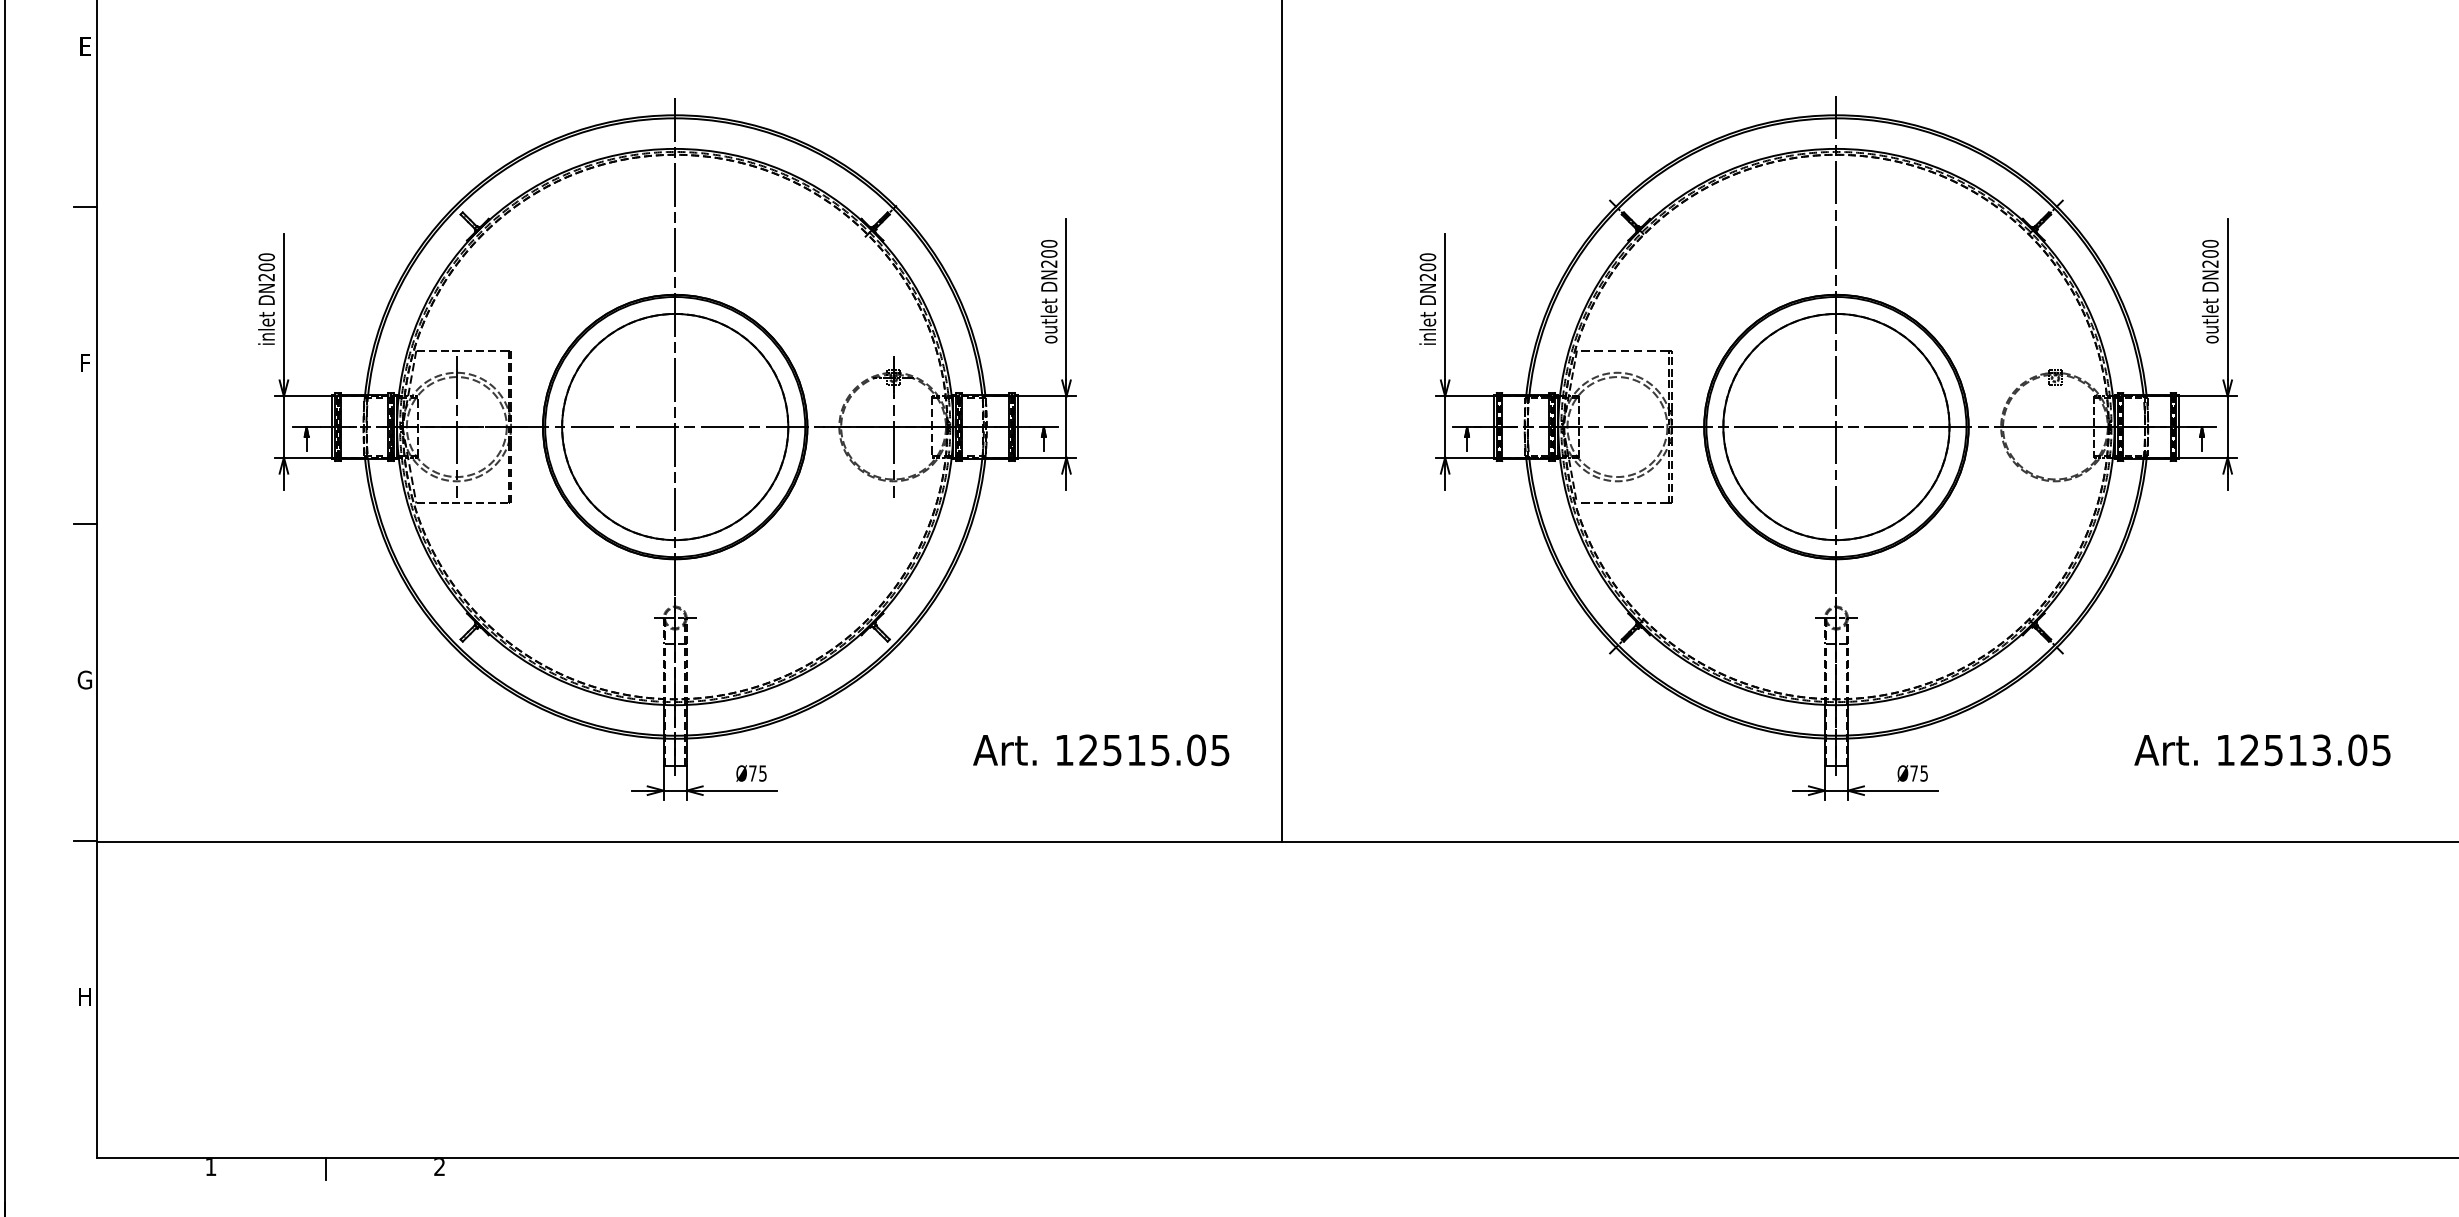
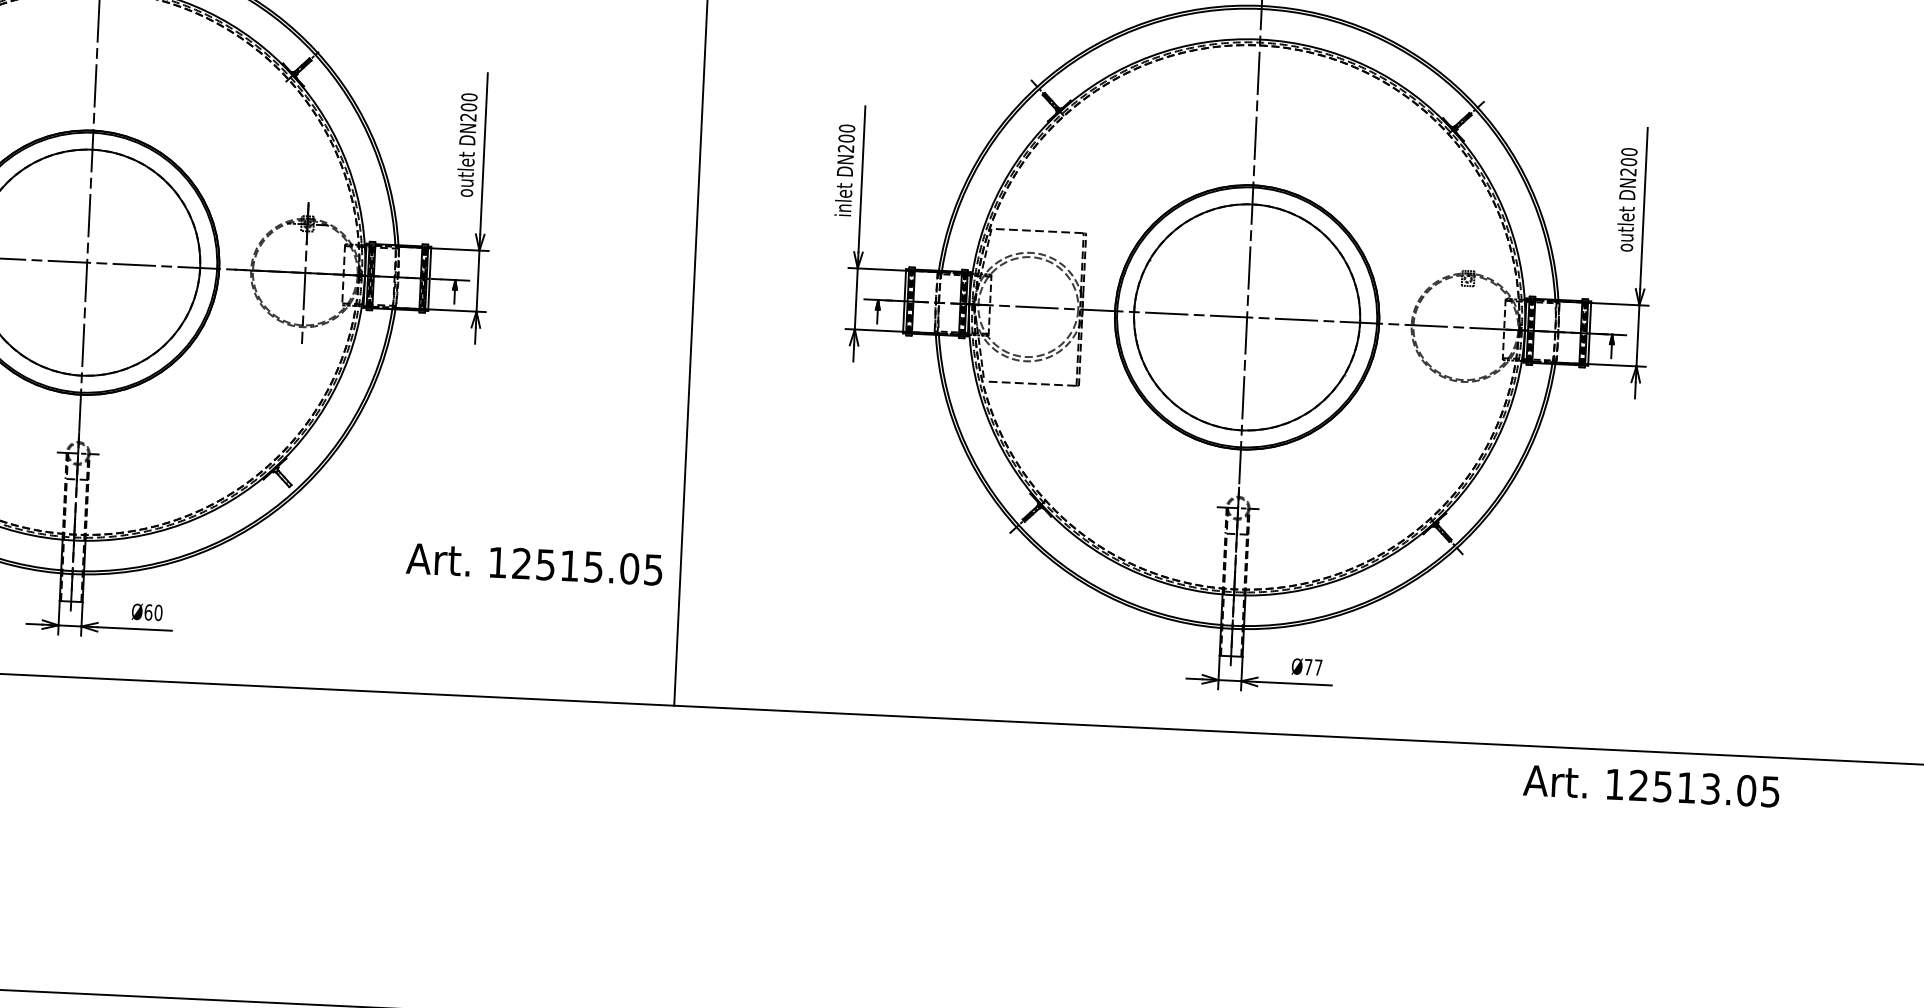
text: (1101, 750) -> (534, 564), moved
text: (2262, 750) -> (1651, 786), moved
text: (757, 773) -> (153, 612), Ø75 -> Ø60
text: (1923, 773) -> (1317, 667), Ø75 -> Ø77

